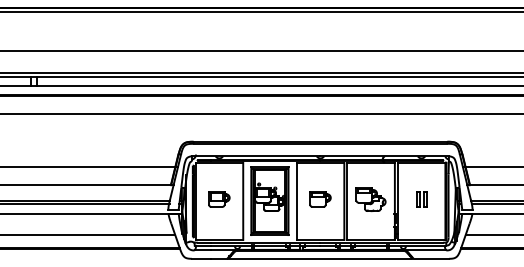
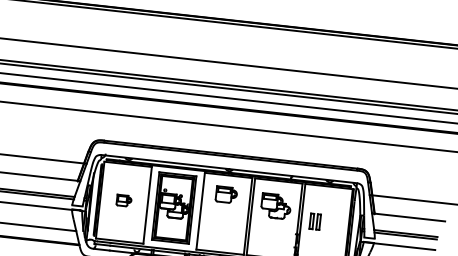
part: (219, 199) -> (124, 200), size x0.7
part: (320, 199) -> (226, 195), moved
part: (370, 199) -> (275, 206), moved
part: (421, 199) -> (315, 222), moved

